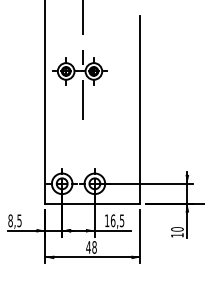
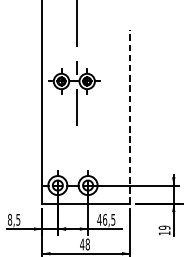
line: (140, 109) -> (130, 116), solid -> dashed
text: (106, 220) -> (98, 219), 16,5 -> 46,5
text: (177, 229) -> (164, 227), 10 -> 19

